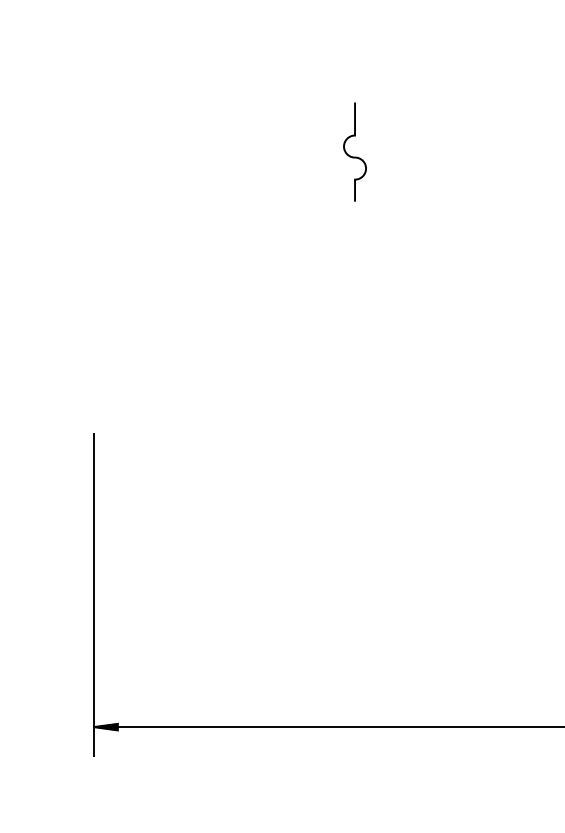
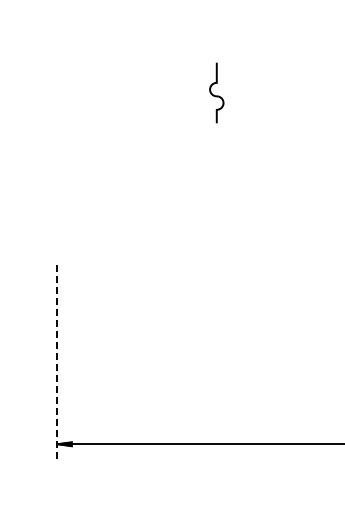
line: (94, 594) -> (57, 363), solid -> dashed

